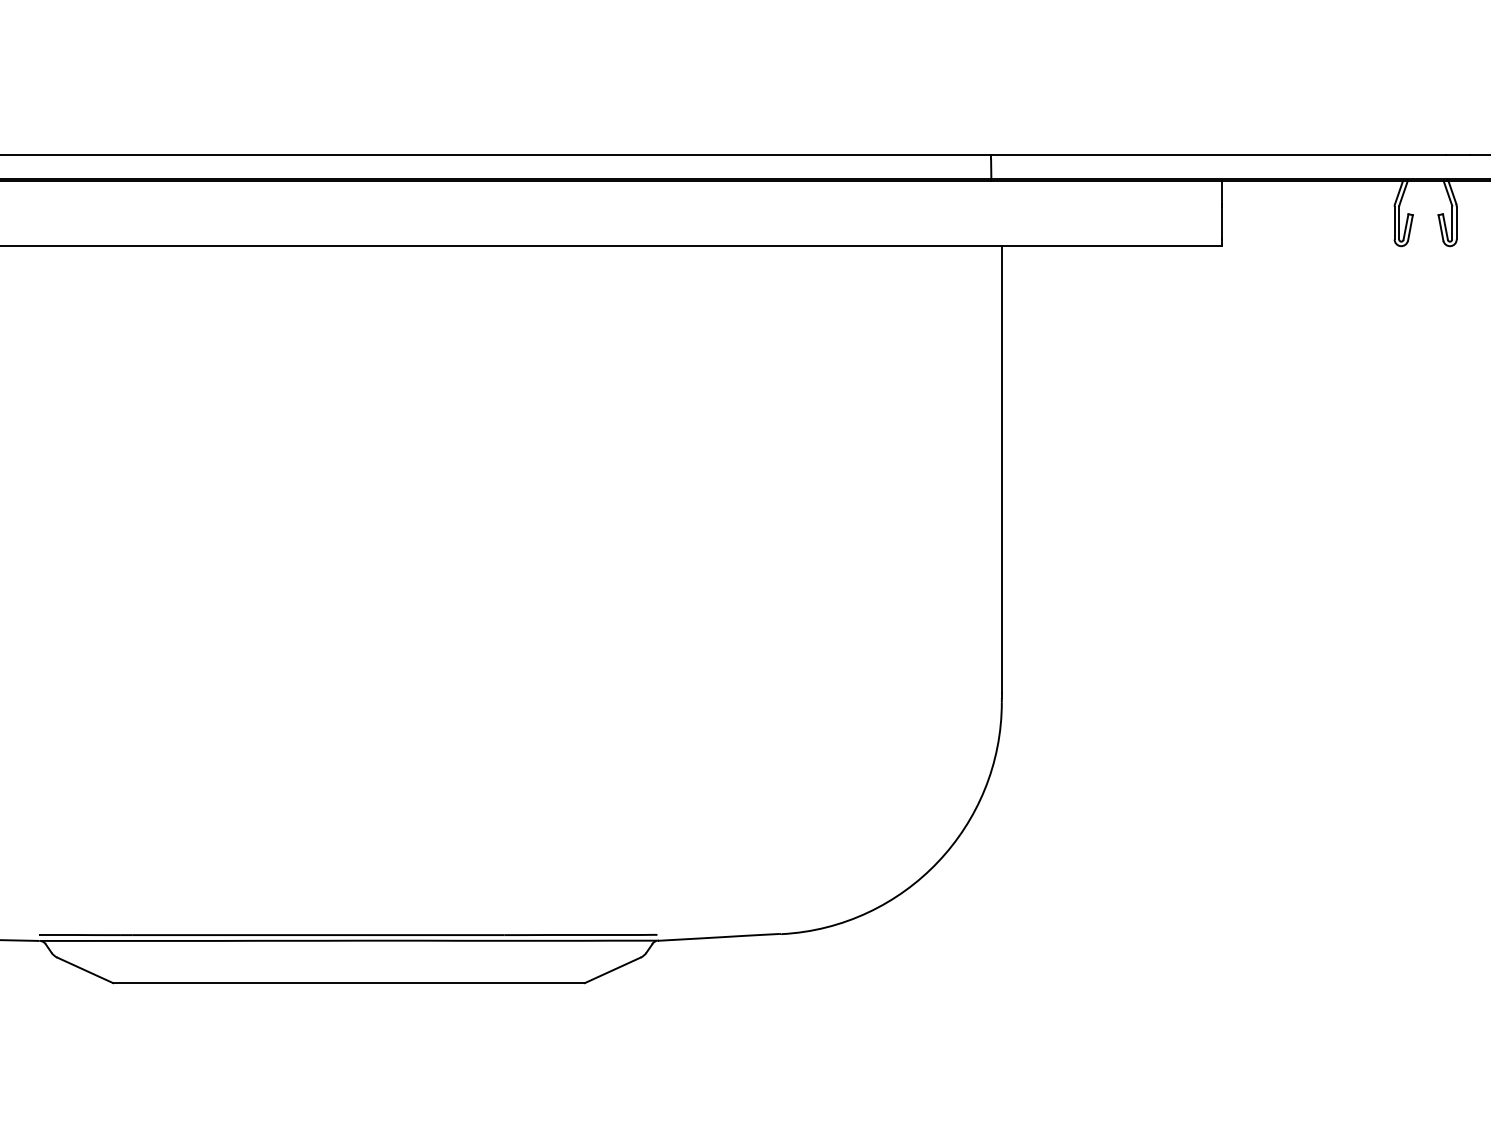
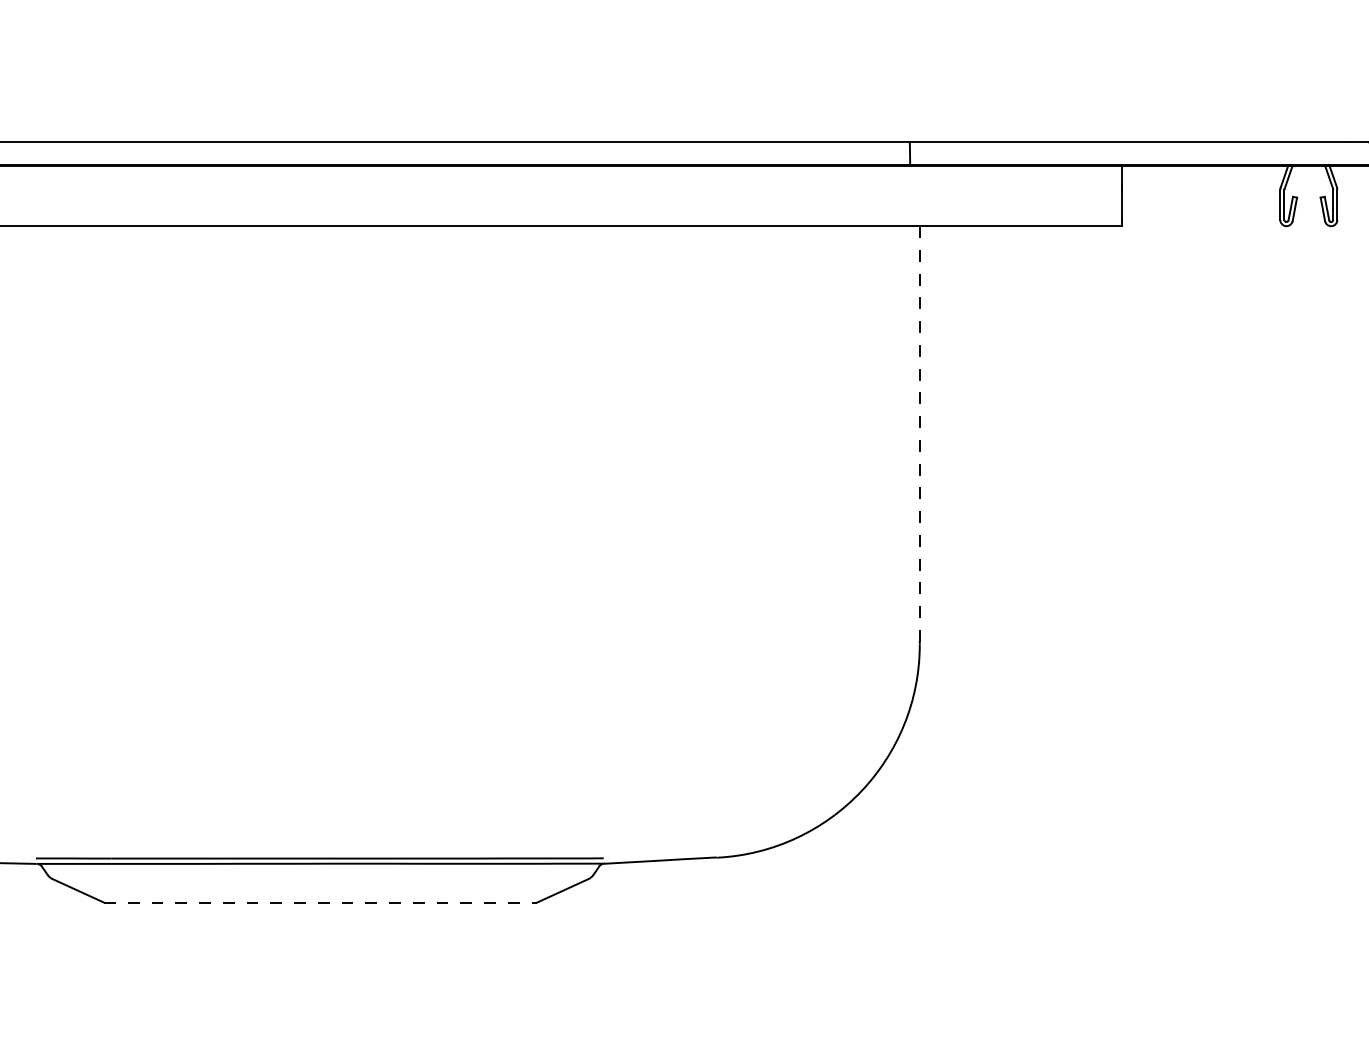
line: (1001, 469) -> (919, 431), solid -> dashed
line: (349, 983) -> (321, 902), solid -> dashed

